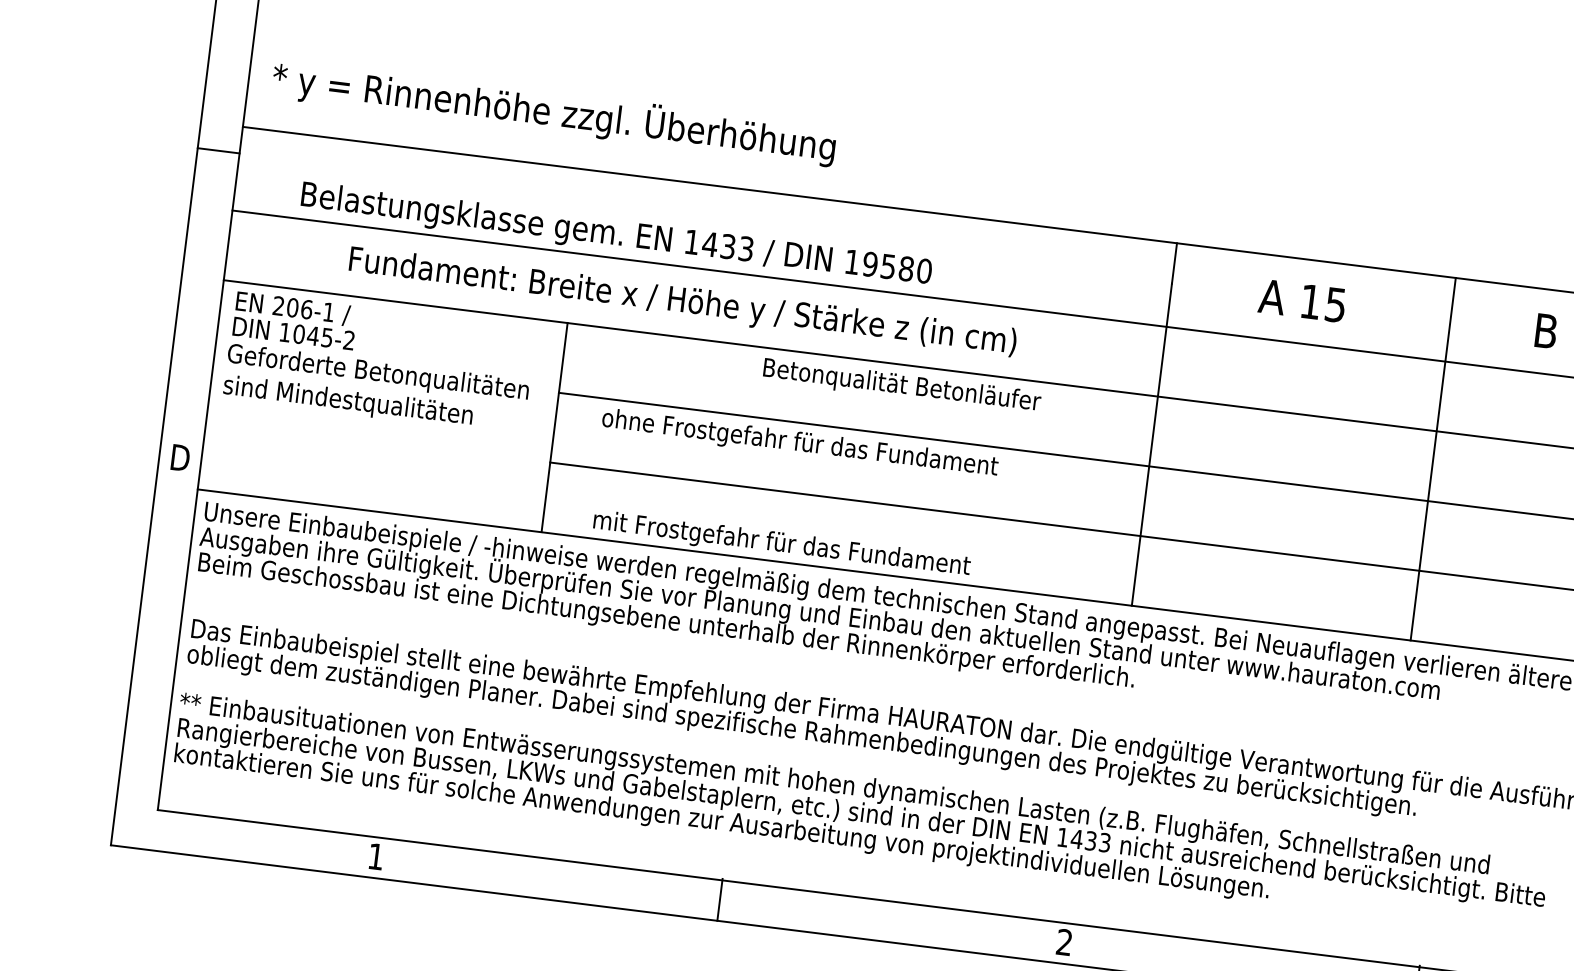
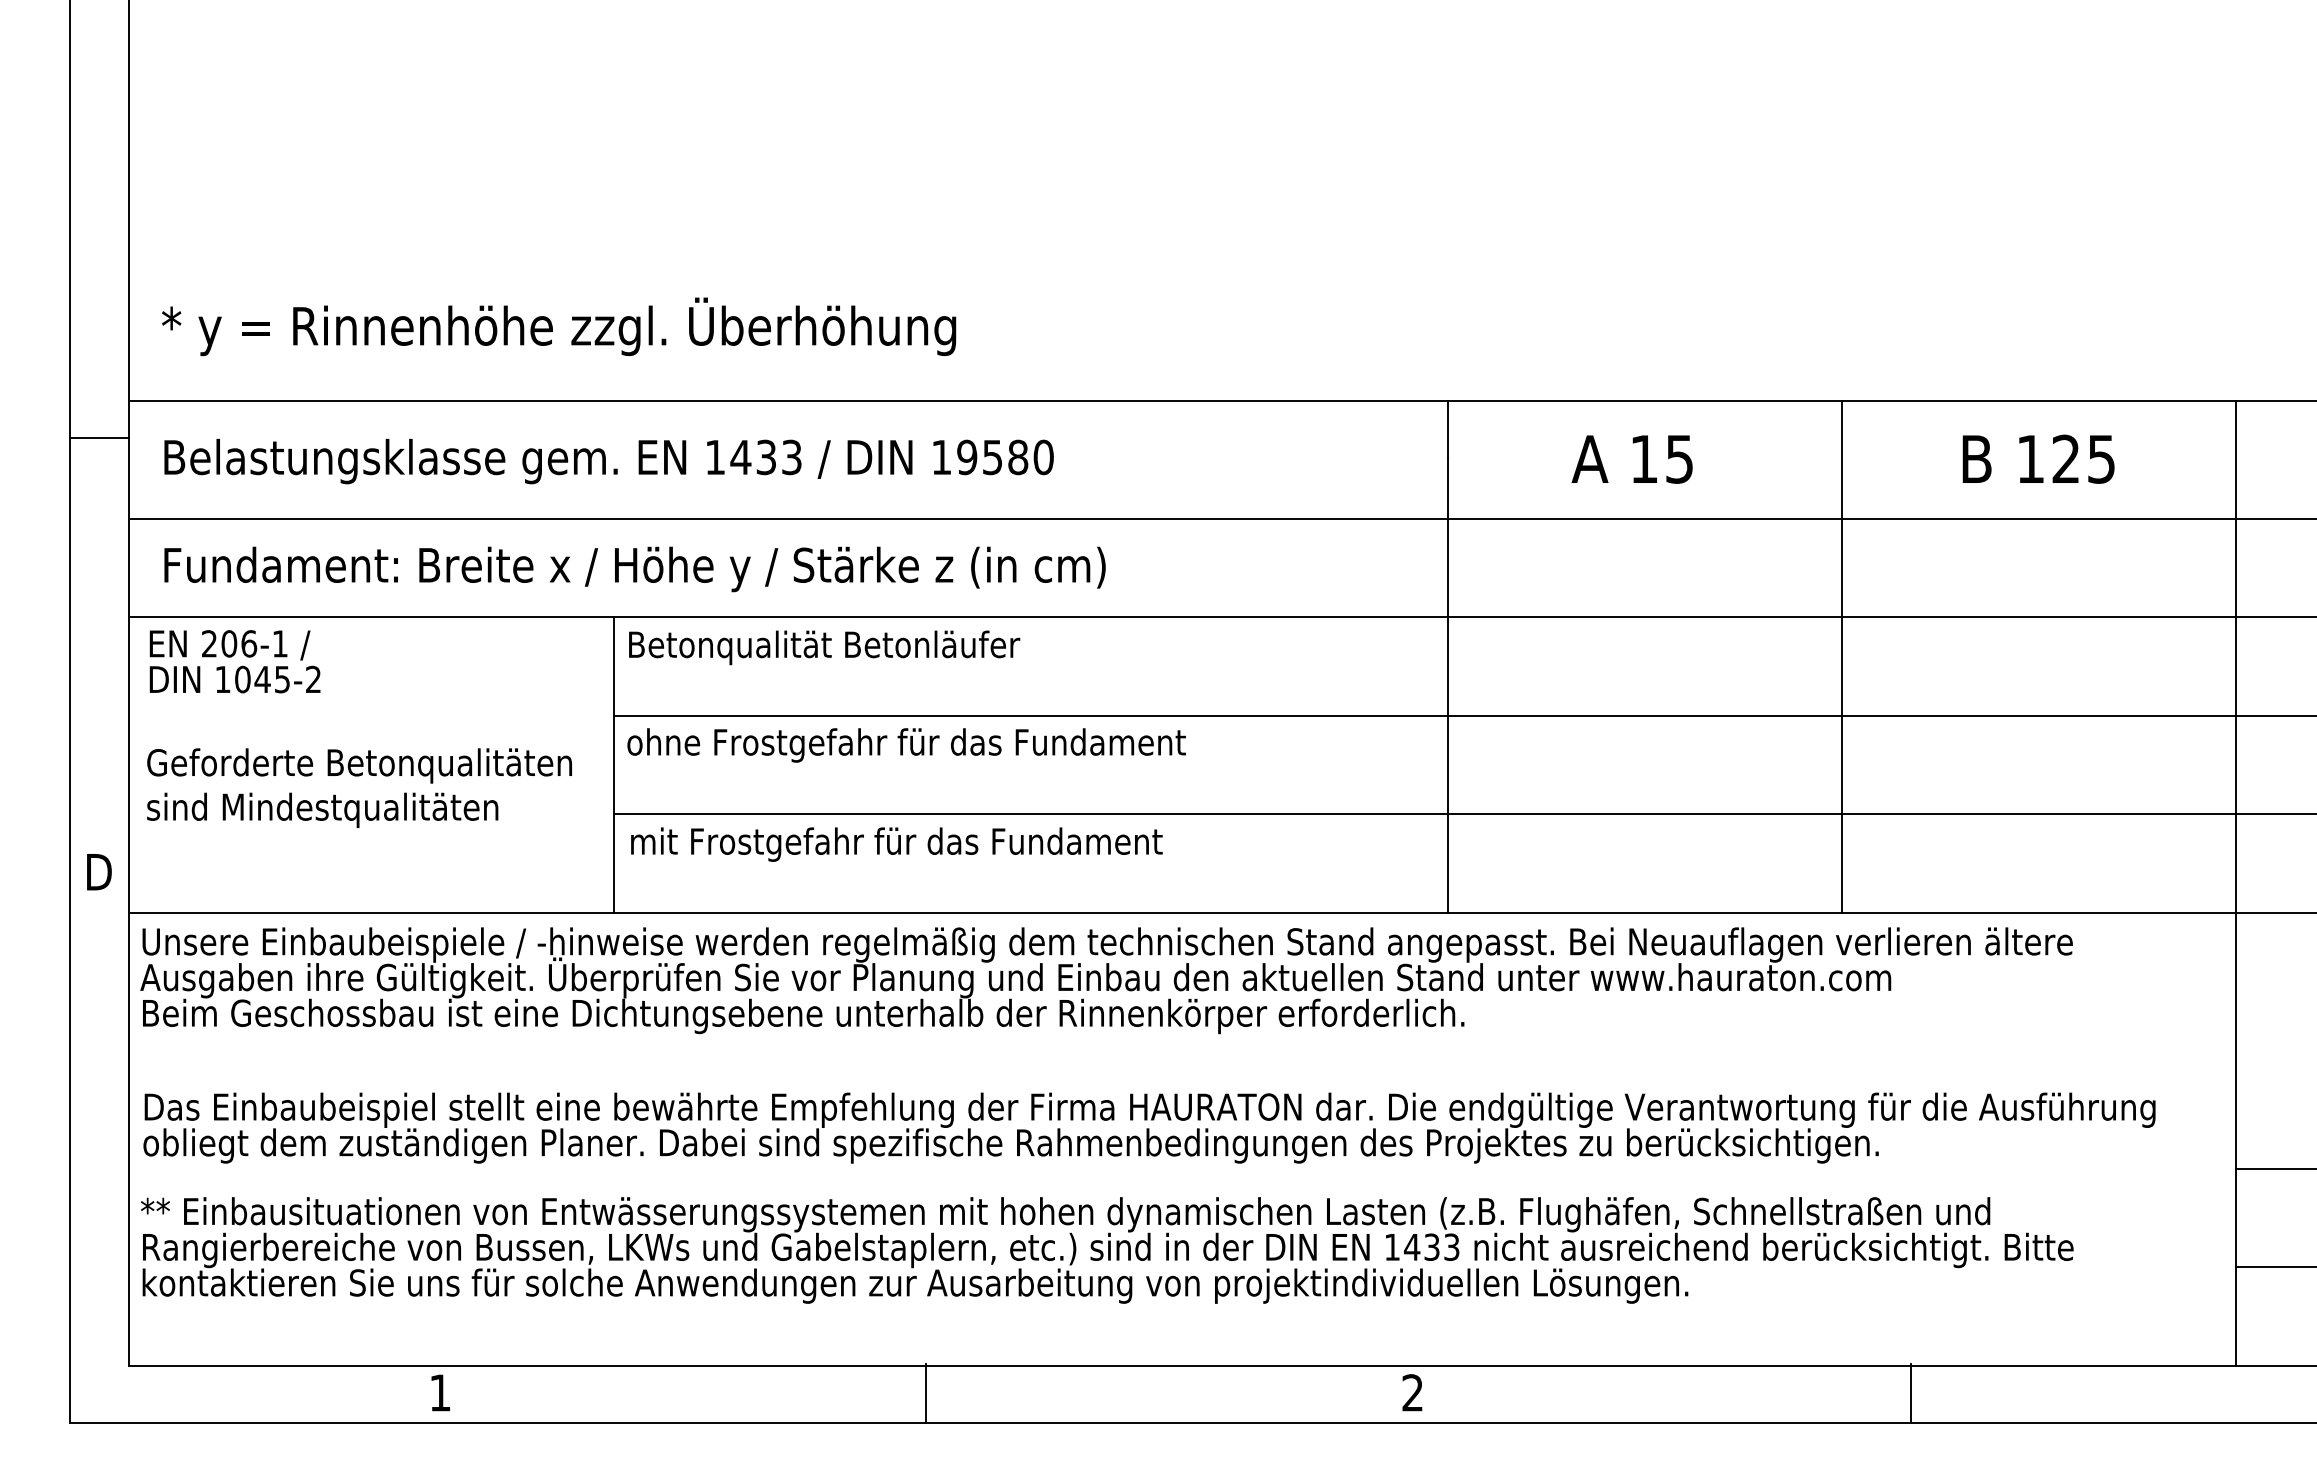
text: (616, 235) -> (608, 461), moved
text: (682, 302) -> (634, 569), moved
text: (902, 386) -> (824, 647), moved
text: (376, 389) -> (359, 787), moved
text: (800, 444) -> (906, 745), moved
text: (781, 544) -> (896, 844), moved

